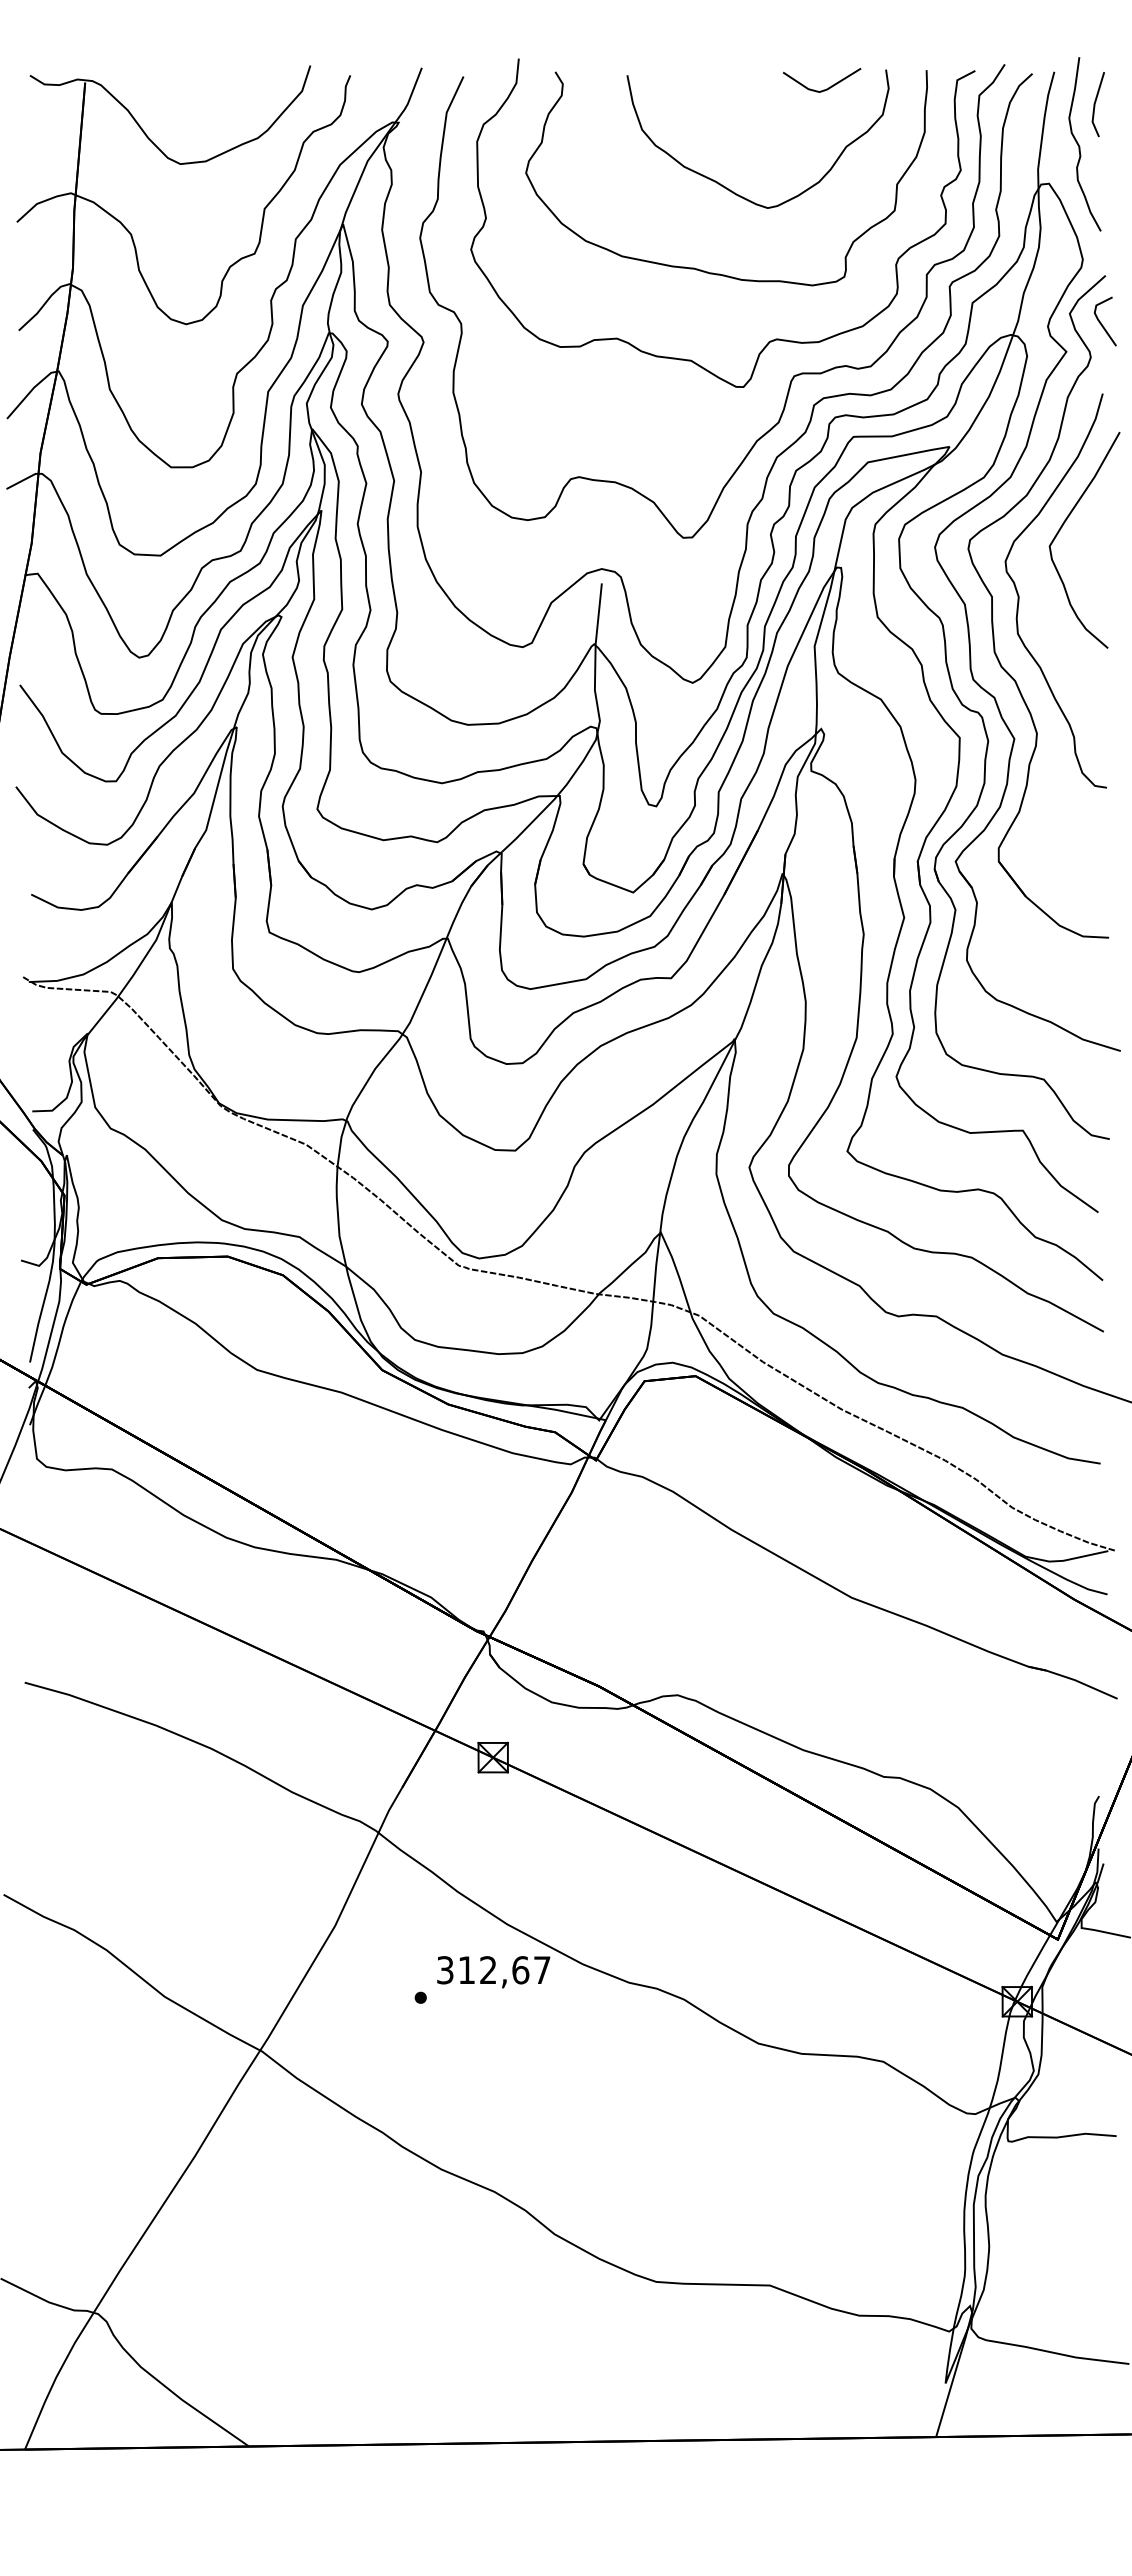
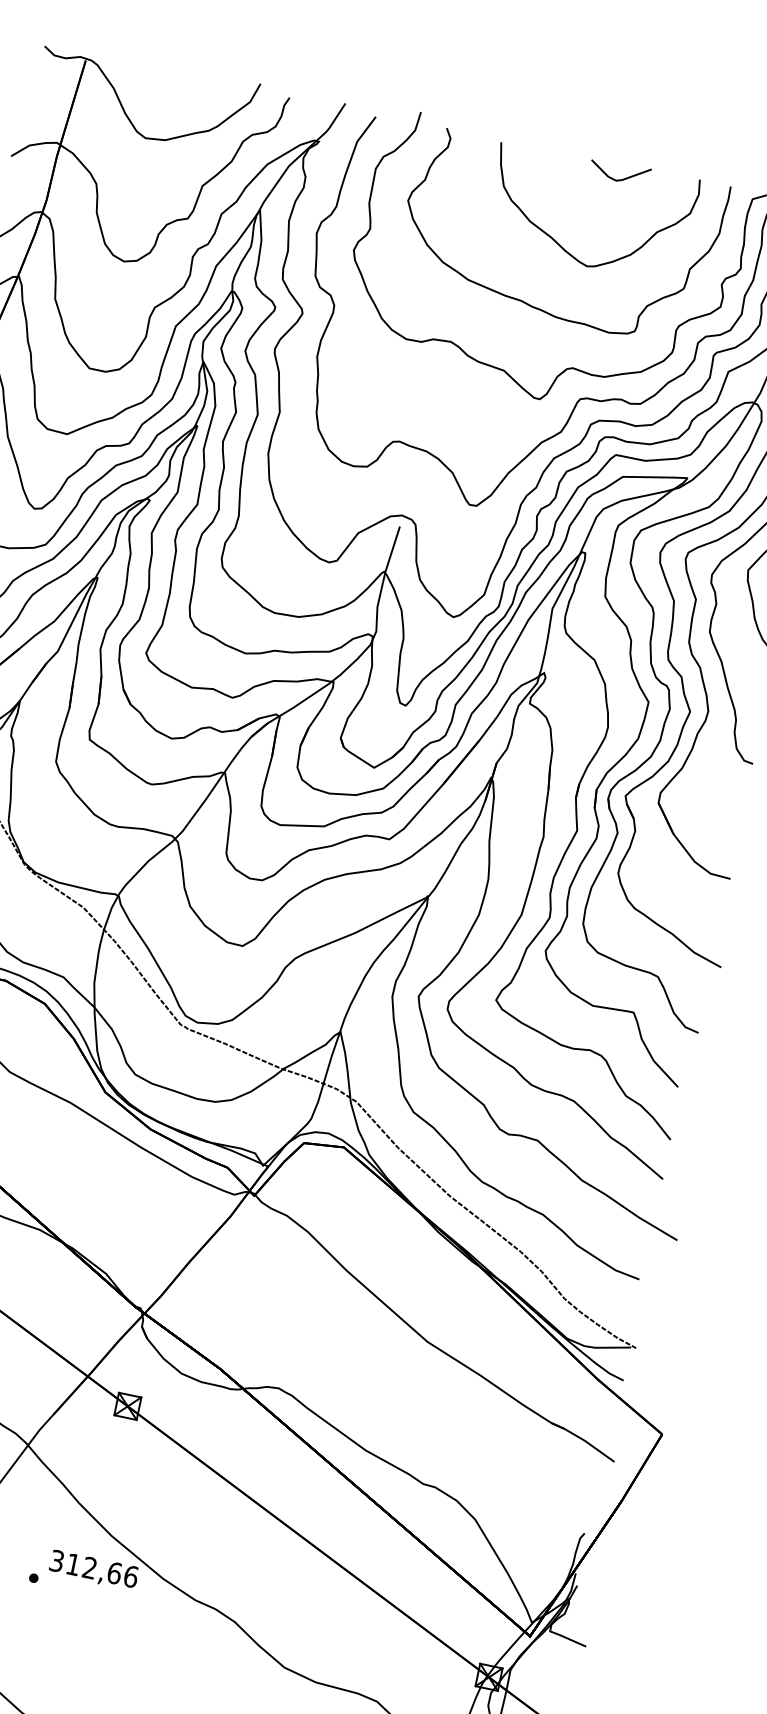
line: (826, 88) -> (622, 179), moved
text: (542, 1970) -> (131, 1576), 312,67 -> 312,66

